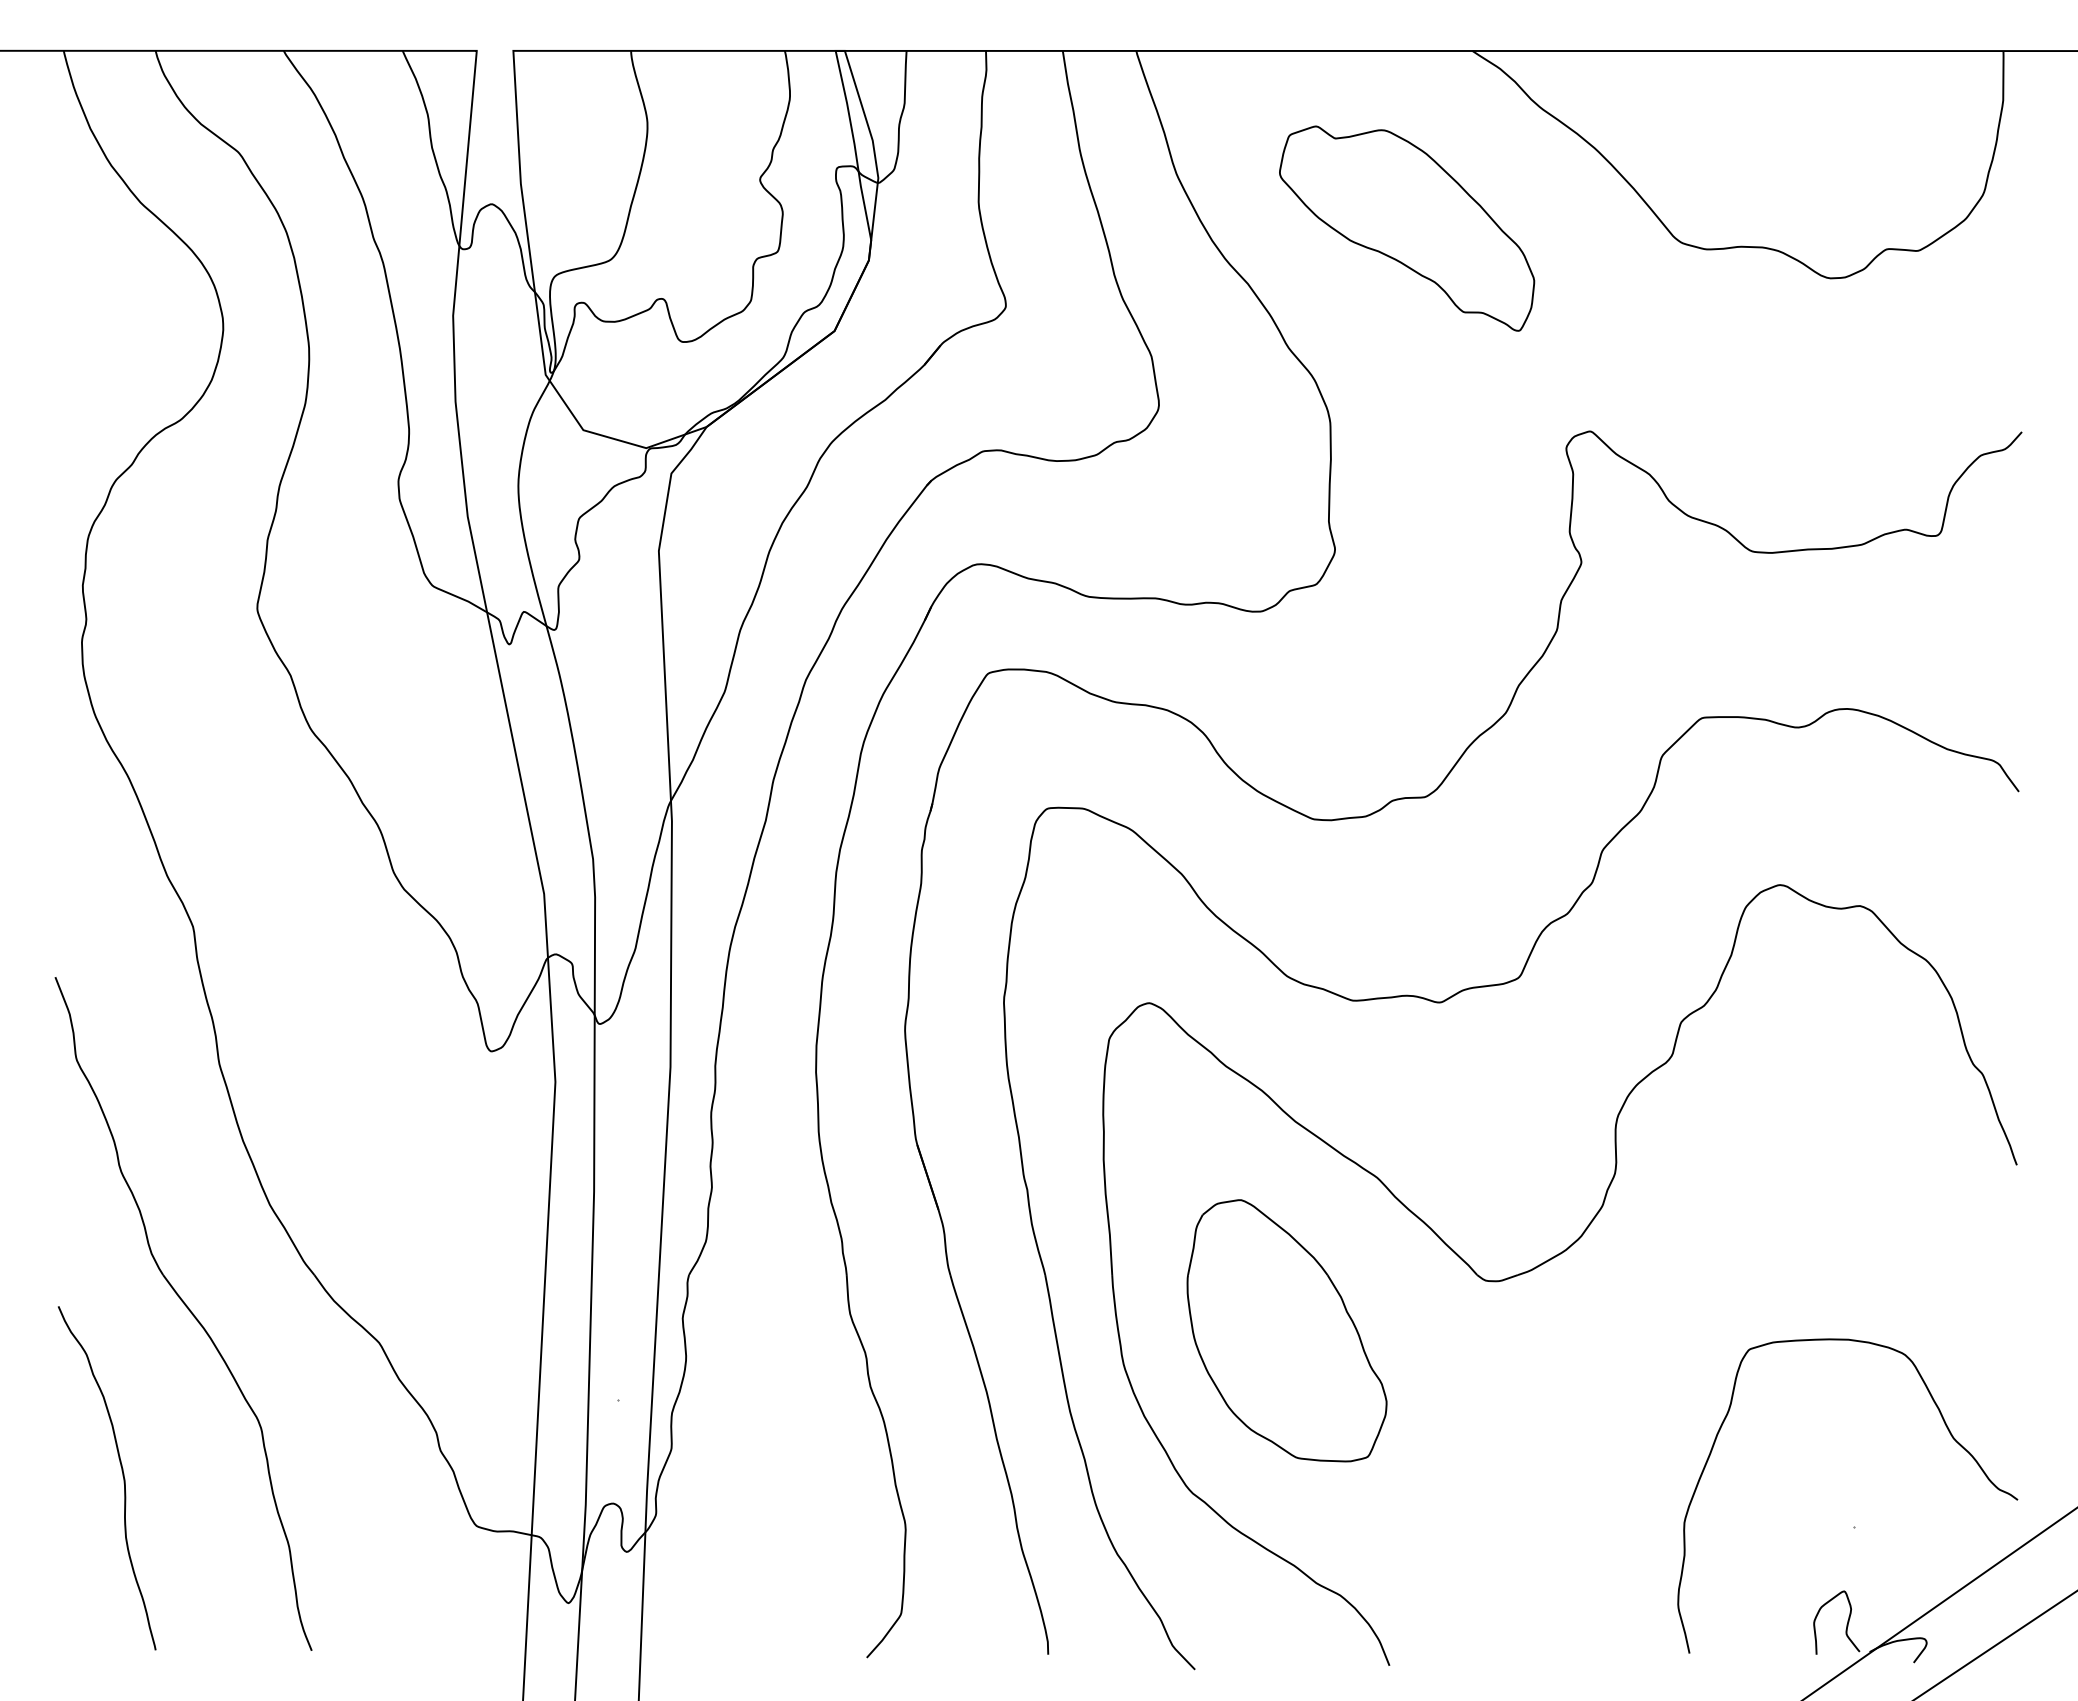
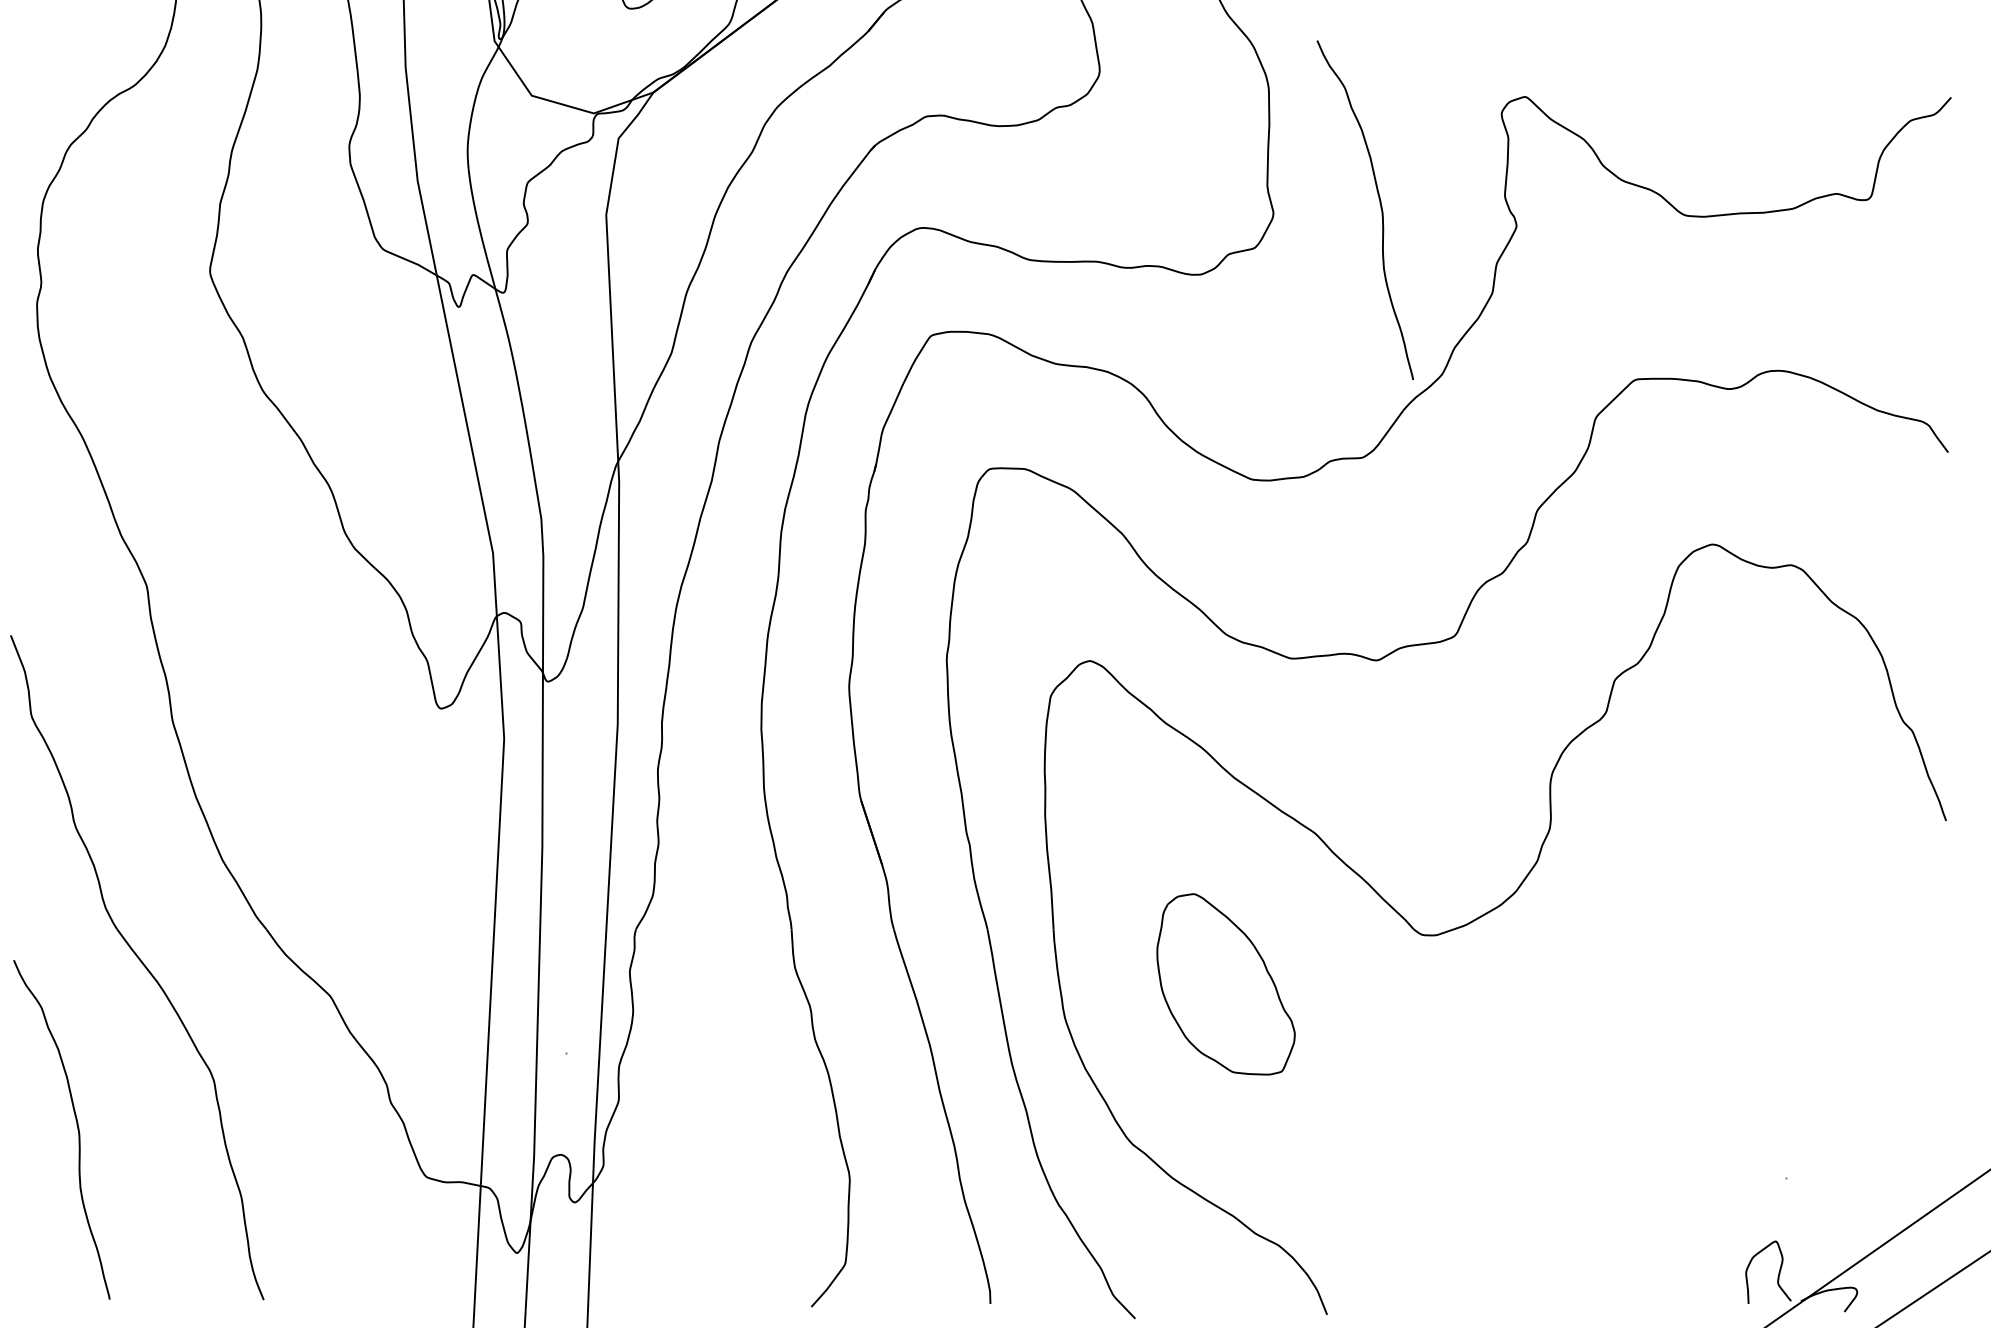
curve: (1443, 544) -> (1380, 208), added
part: (1286, 1330) -> (1225, 984), size x0.7
curve: (1950, 1435) -> (1880, 1087), removed

